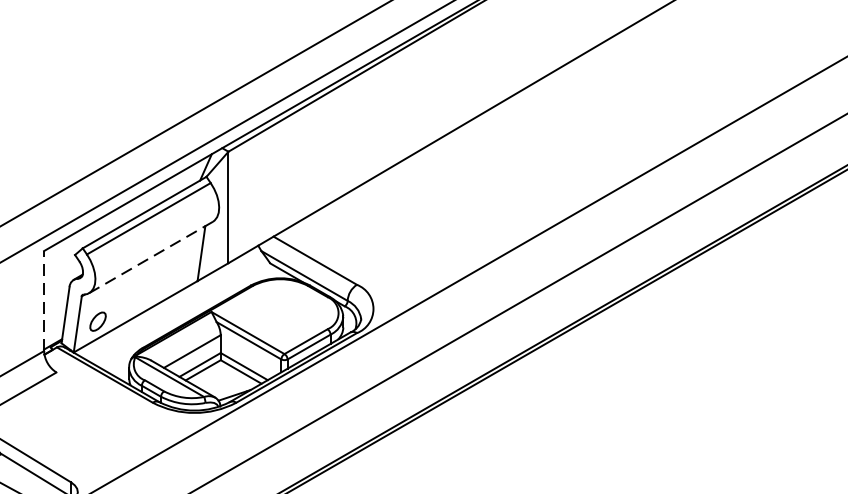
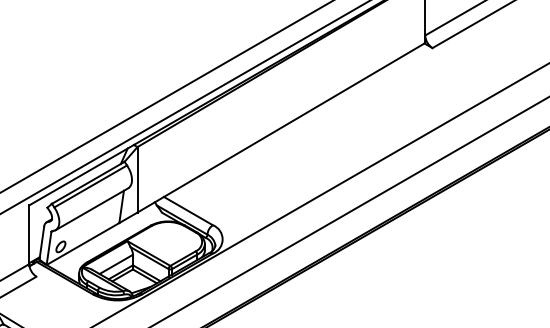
line: (151, 256) -> (92, 208), dashed -> solid
line: (44, 300) -> (29, 234), dashed -> solid

